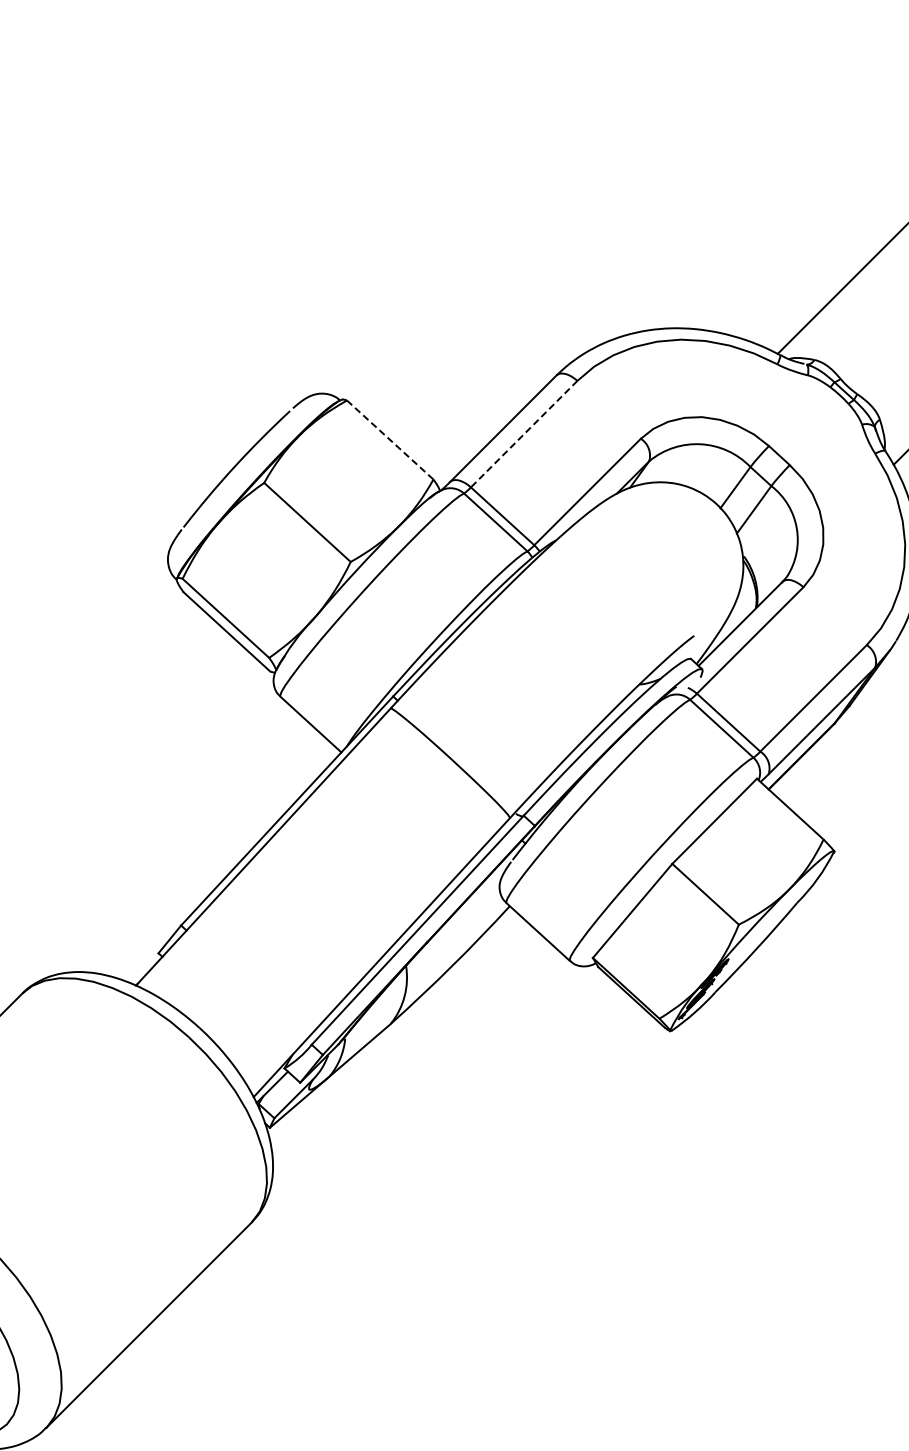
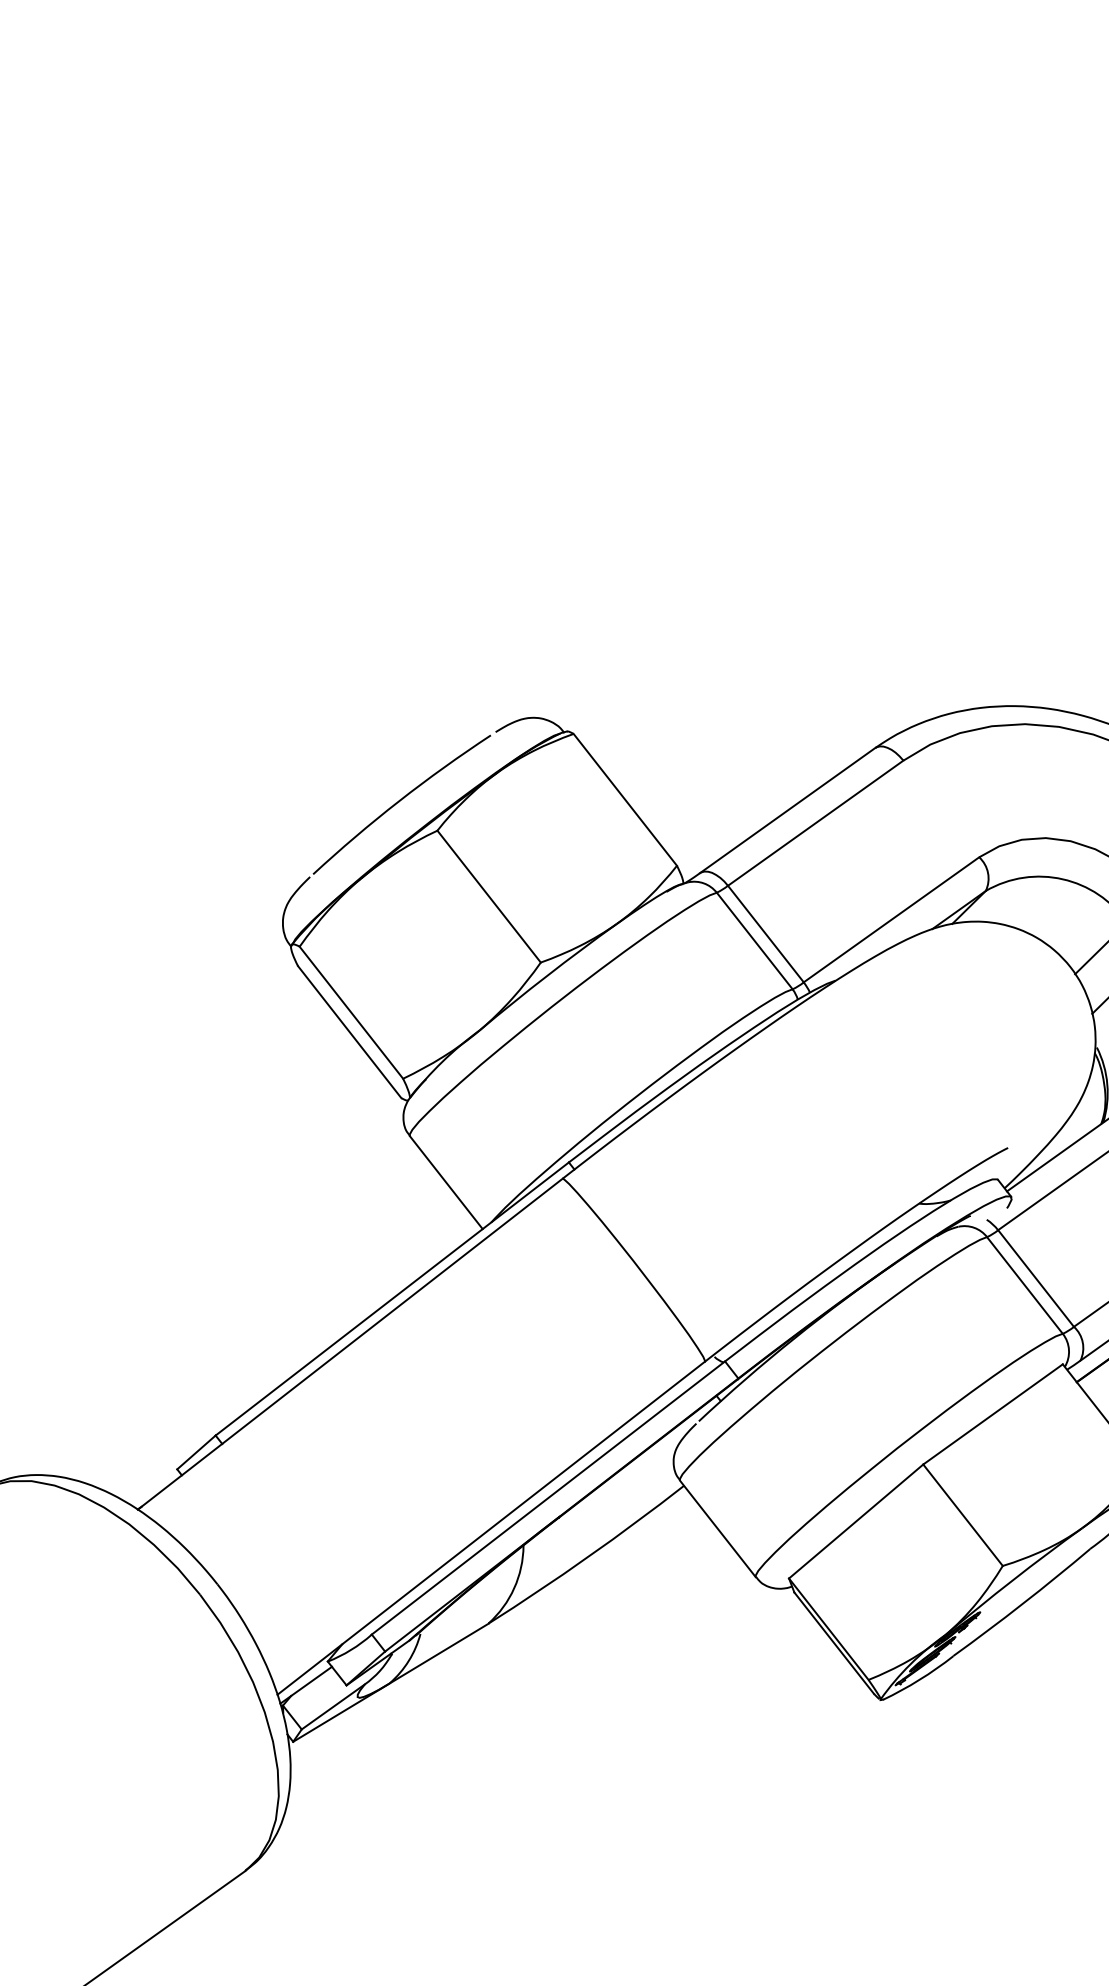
line: (523, 434) -> (814, 823), dashed -> solid
line: (390, 440) -> (625, 800), dashed -> solid

